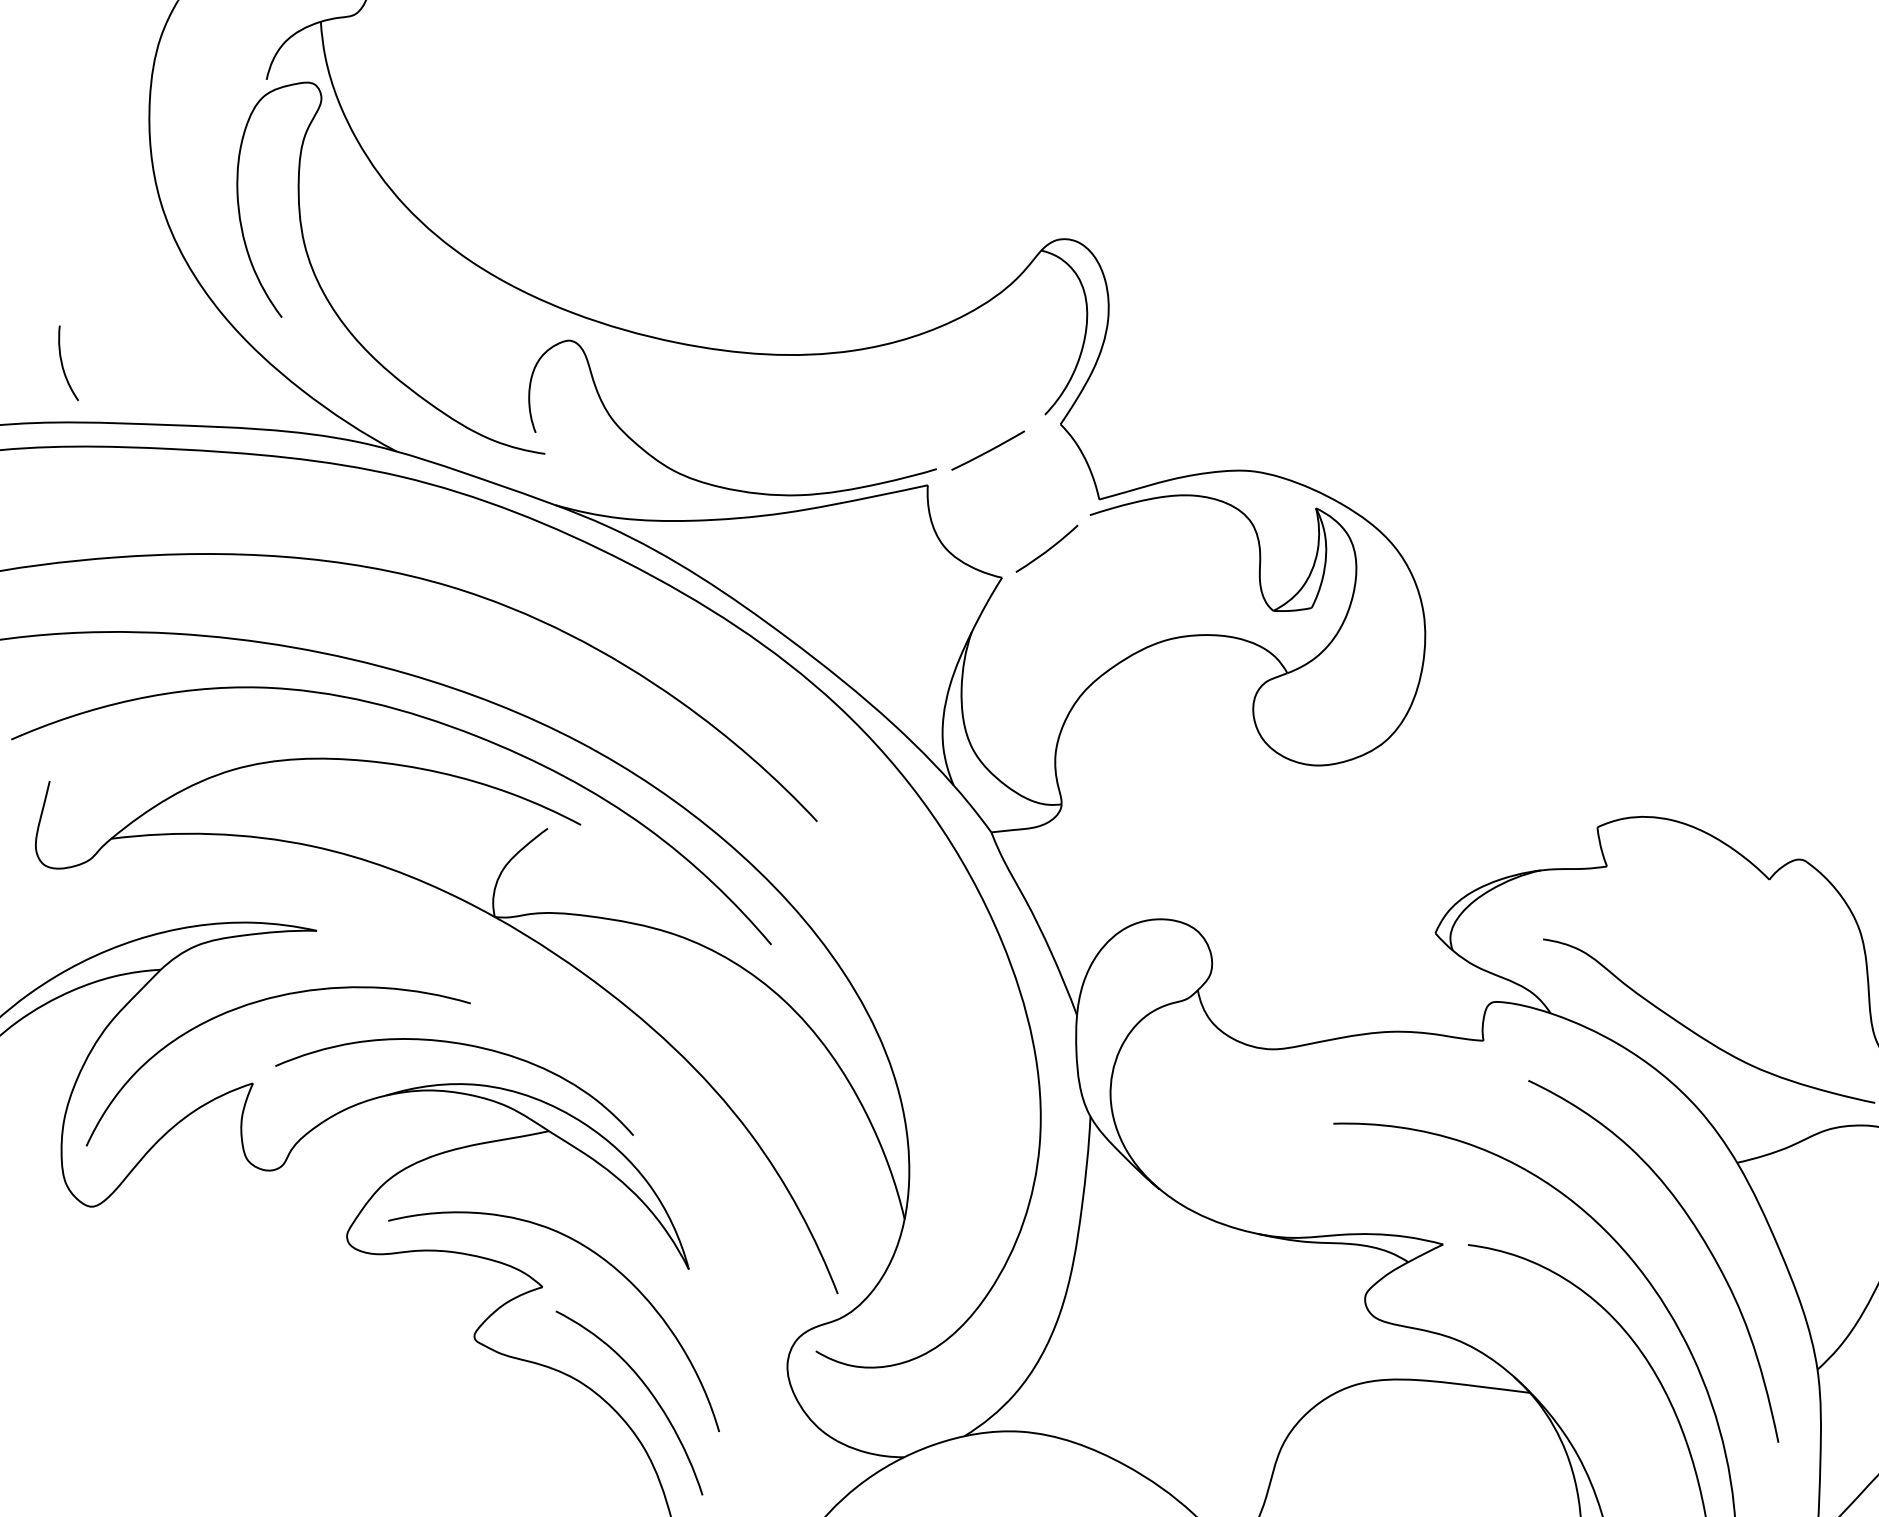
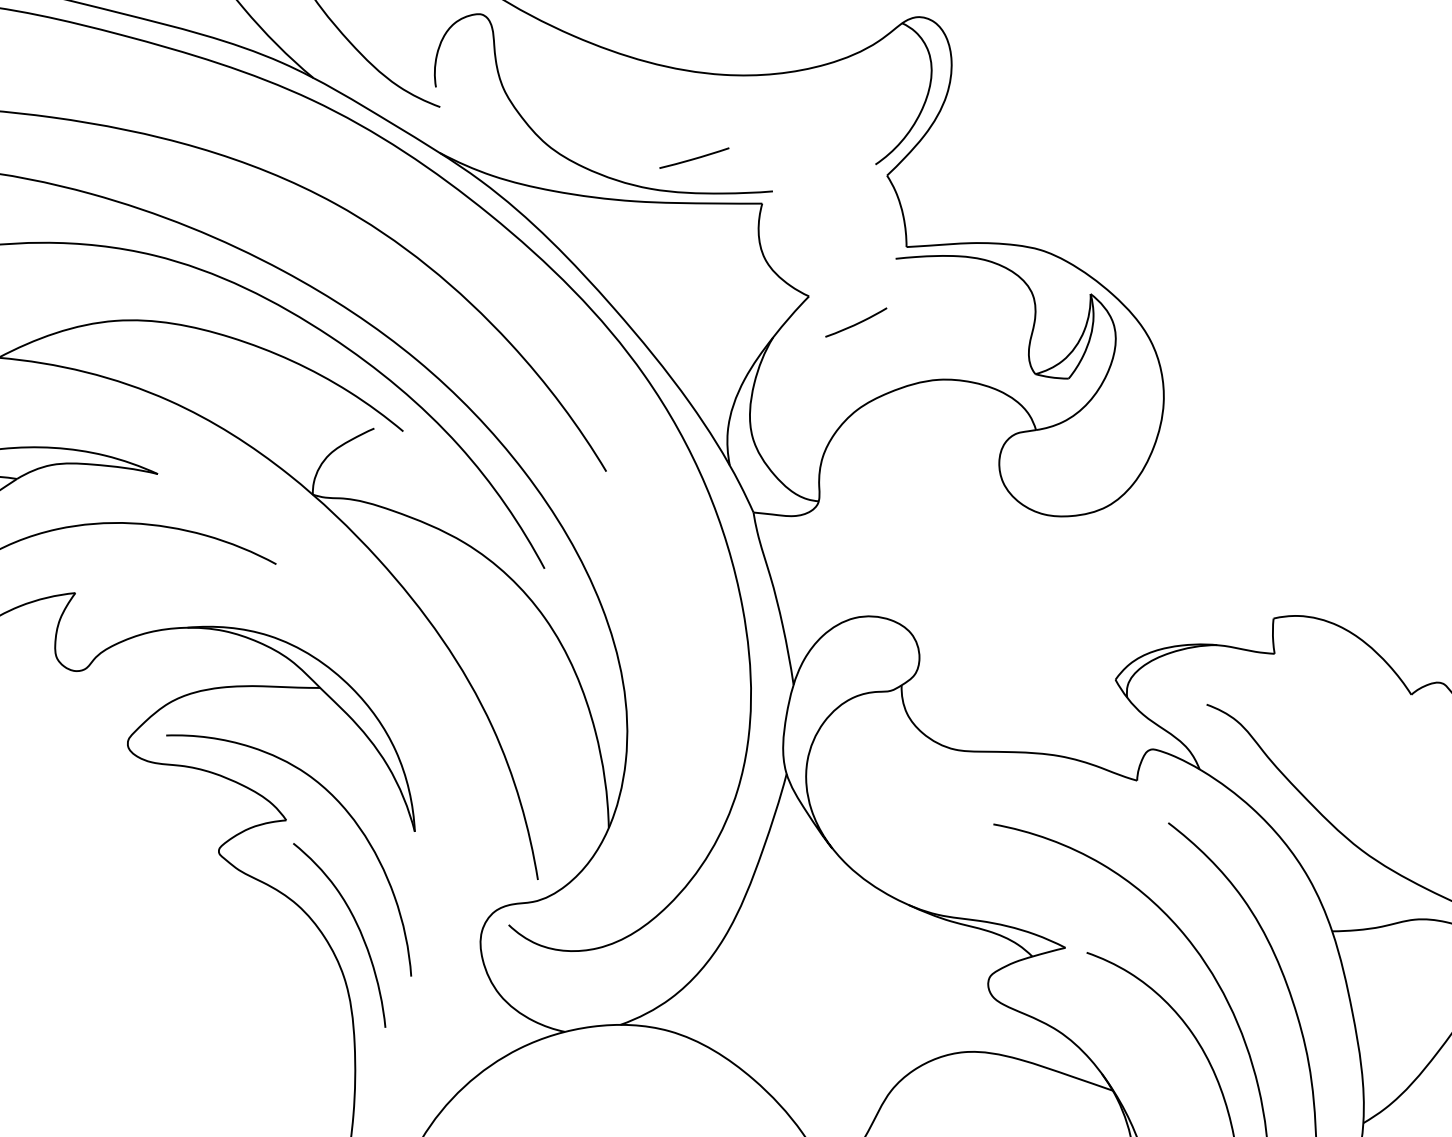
line: (988, 450) -> (694, 158), moved
curve: (1047, 549) -> (856, 323), moved
curve: (463, 1045) -> (262, 598), removed

